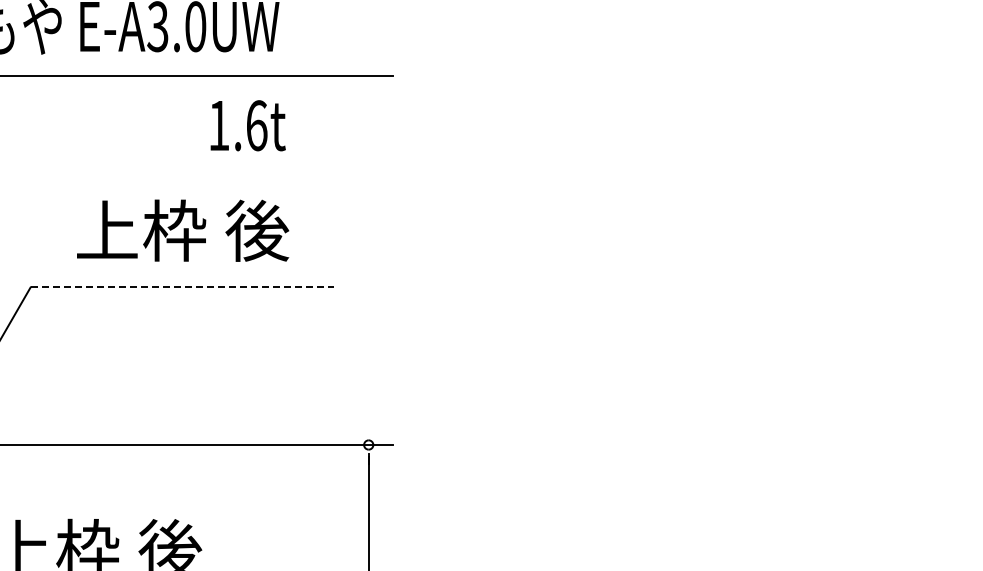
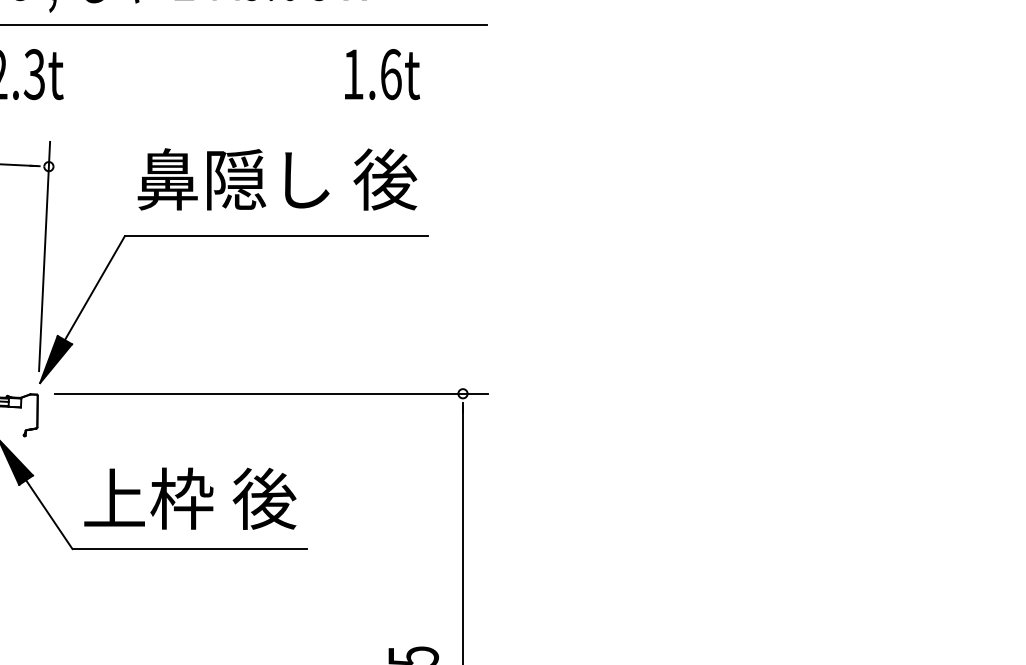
text: (248, 125) -> (382, 74), moved
text: (183, 230) -> (277, 179), 上枠 後 -> 鼻隠し 後
line: (182, 287) -> (276, 236), dashed -> solid

